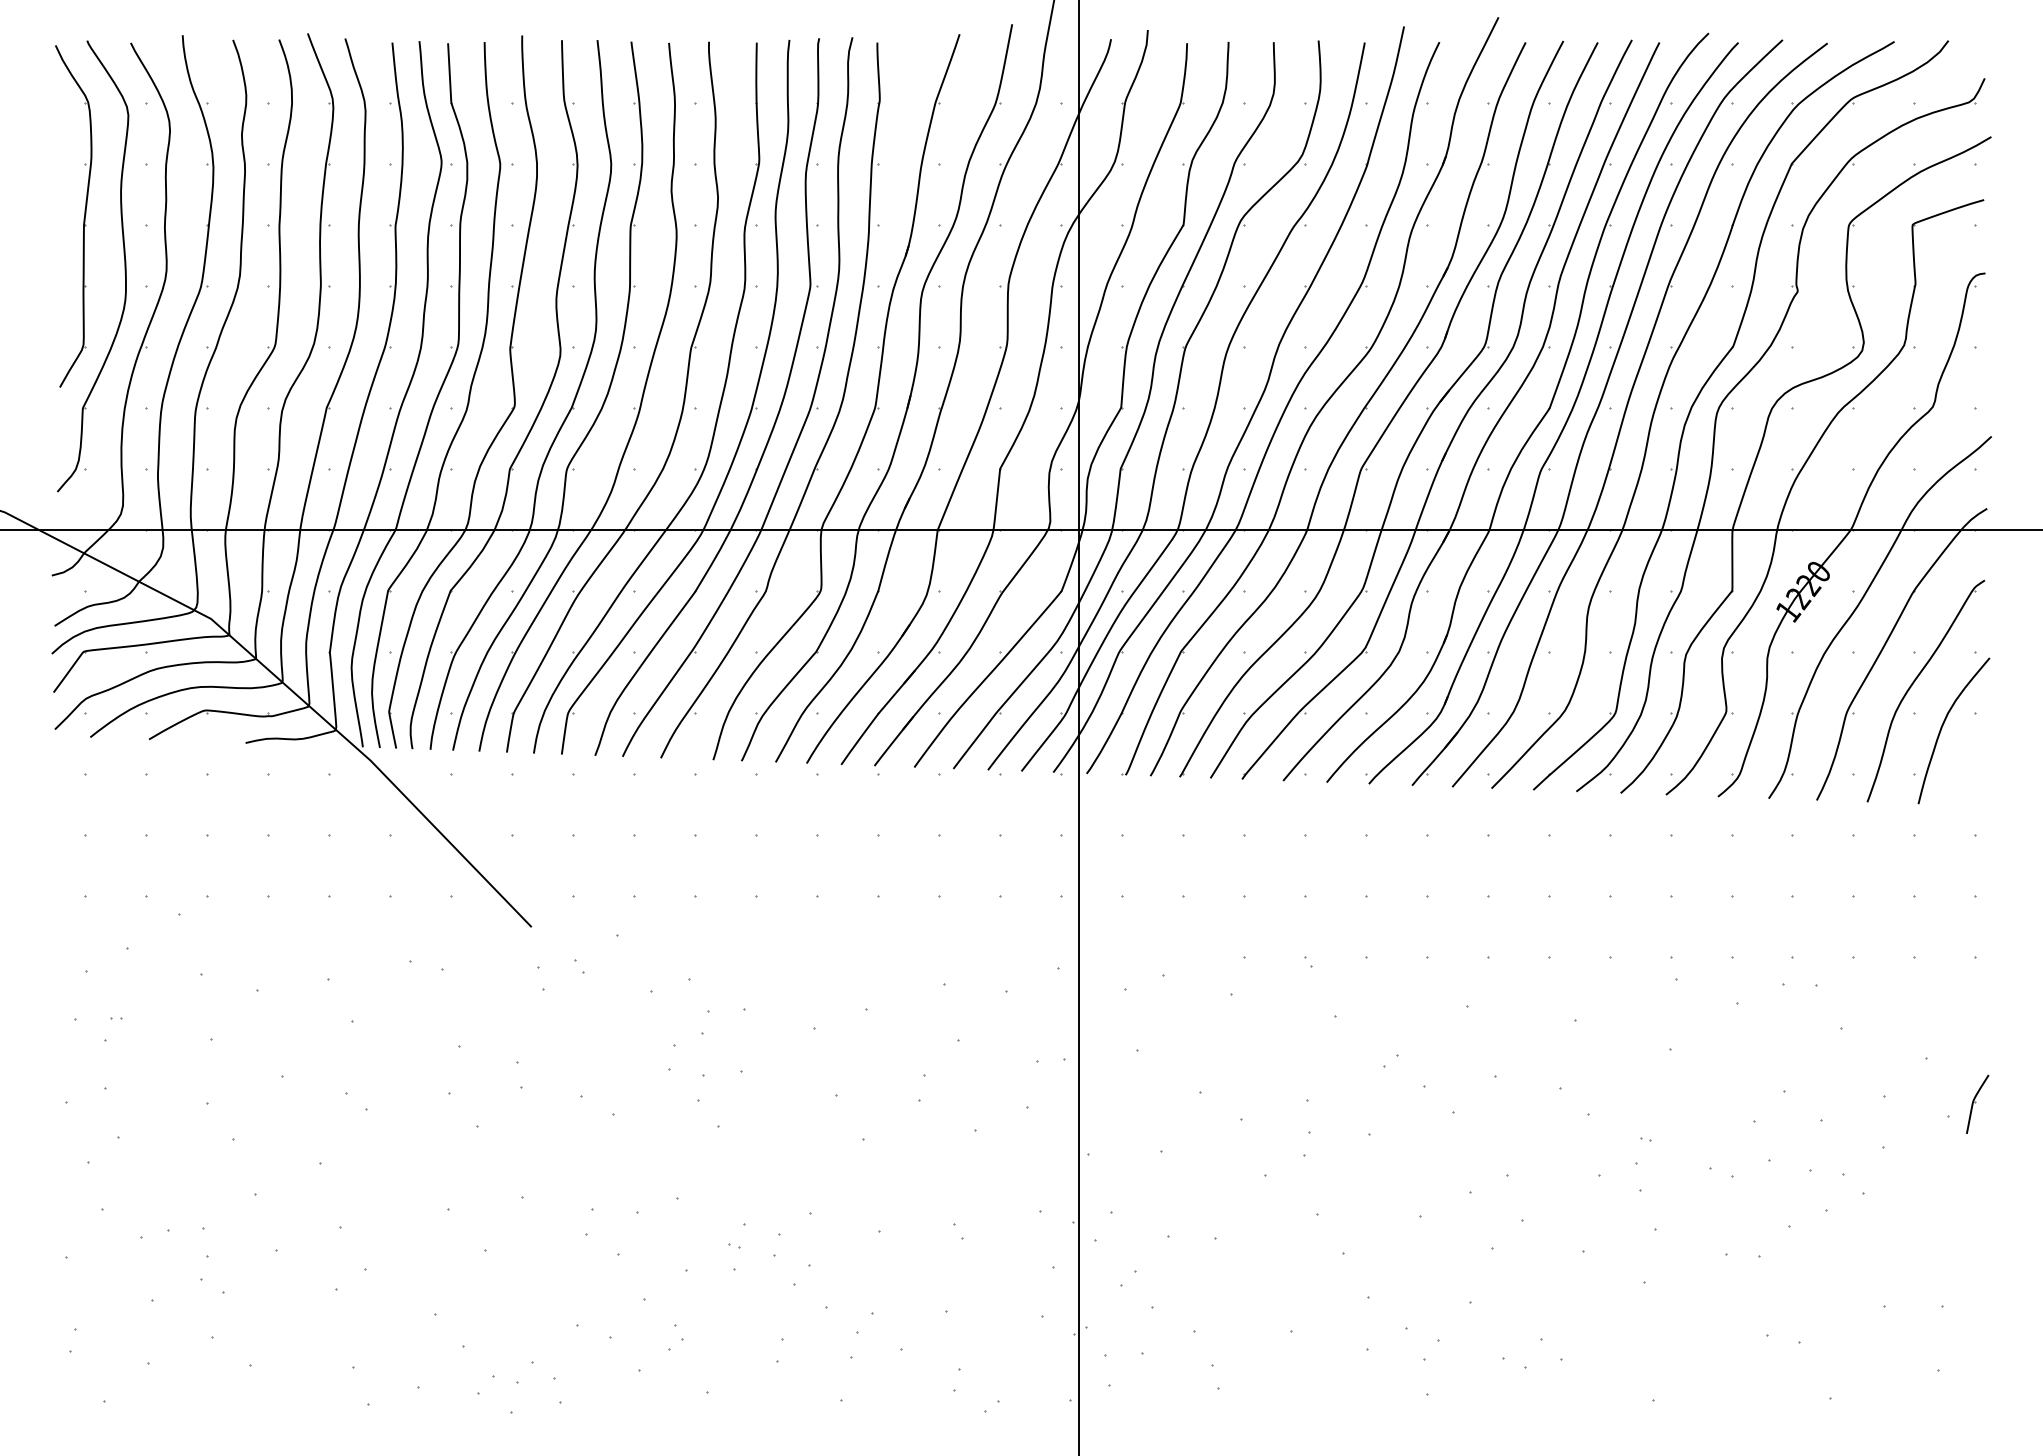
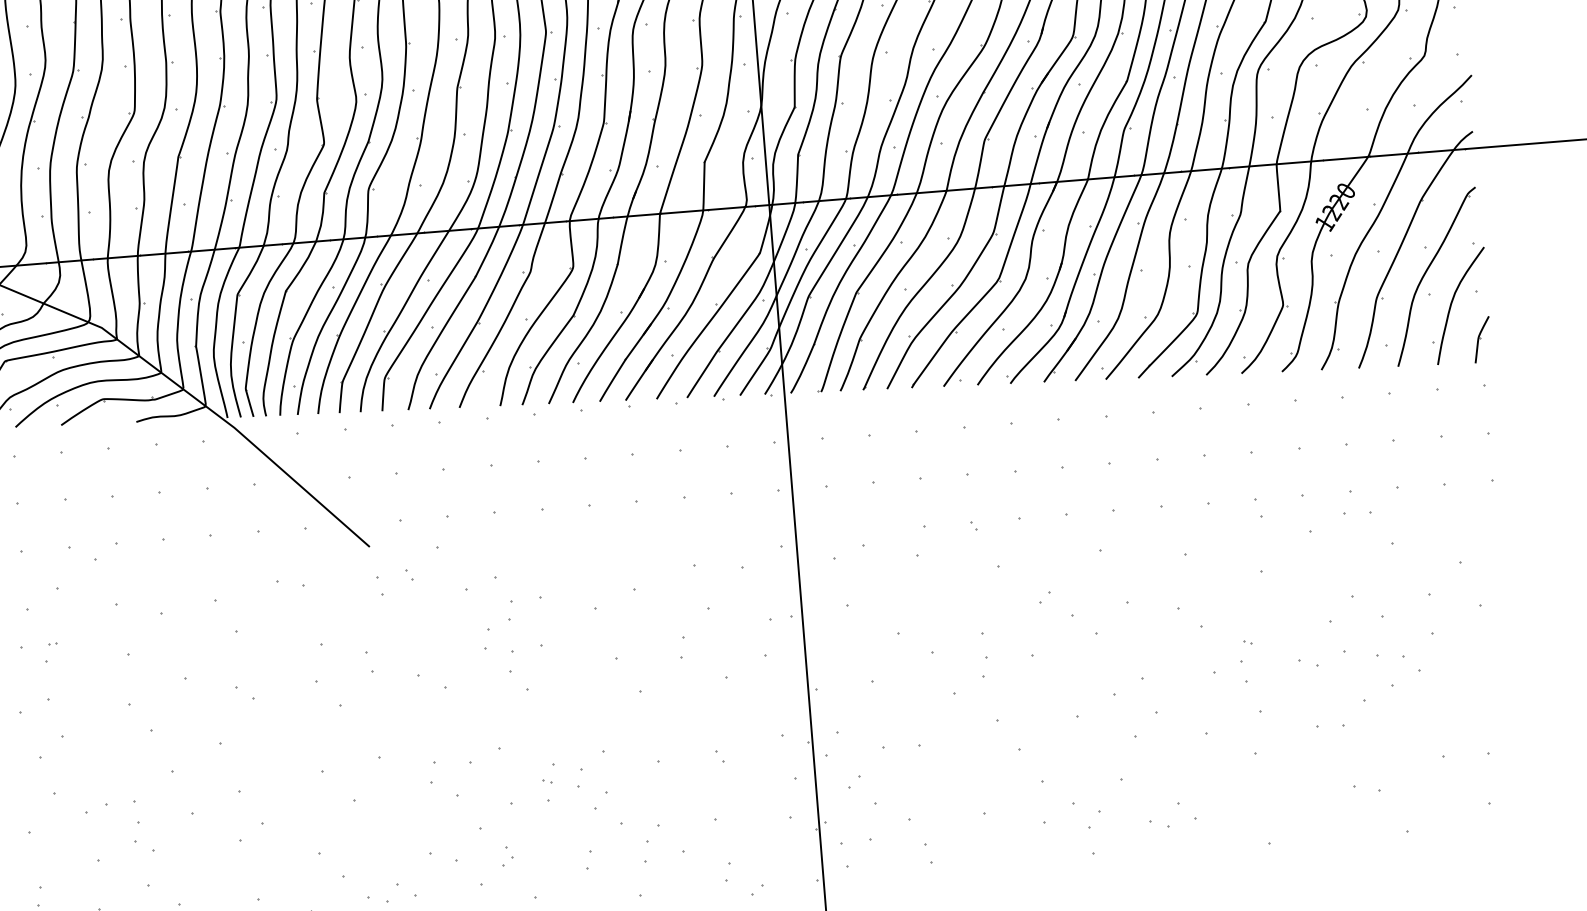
part: (1977, 1103) -> (1481, 339), moved

